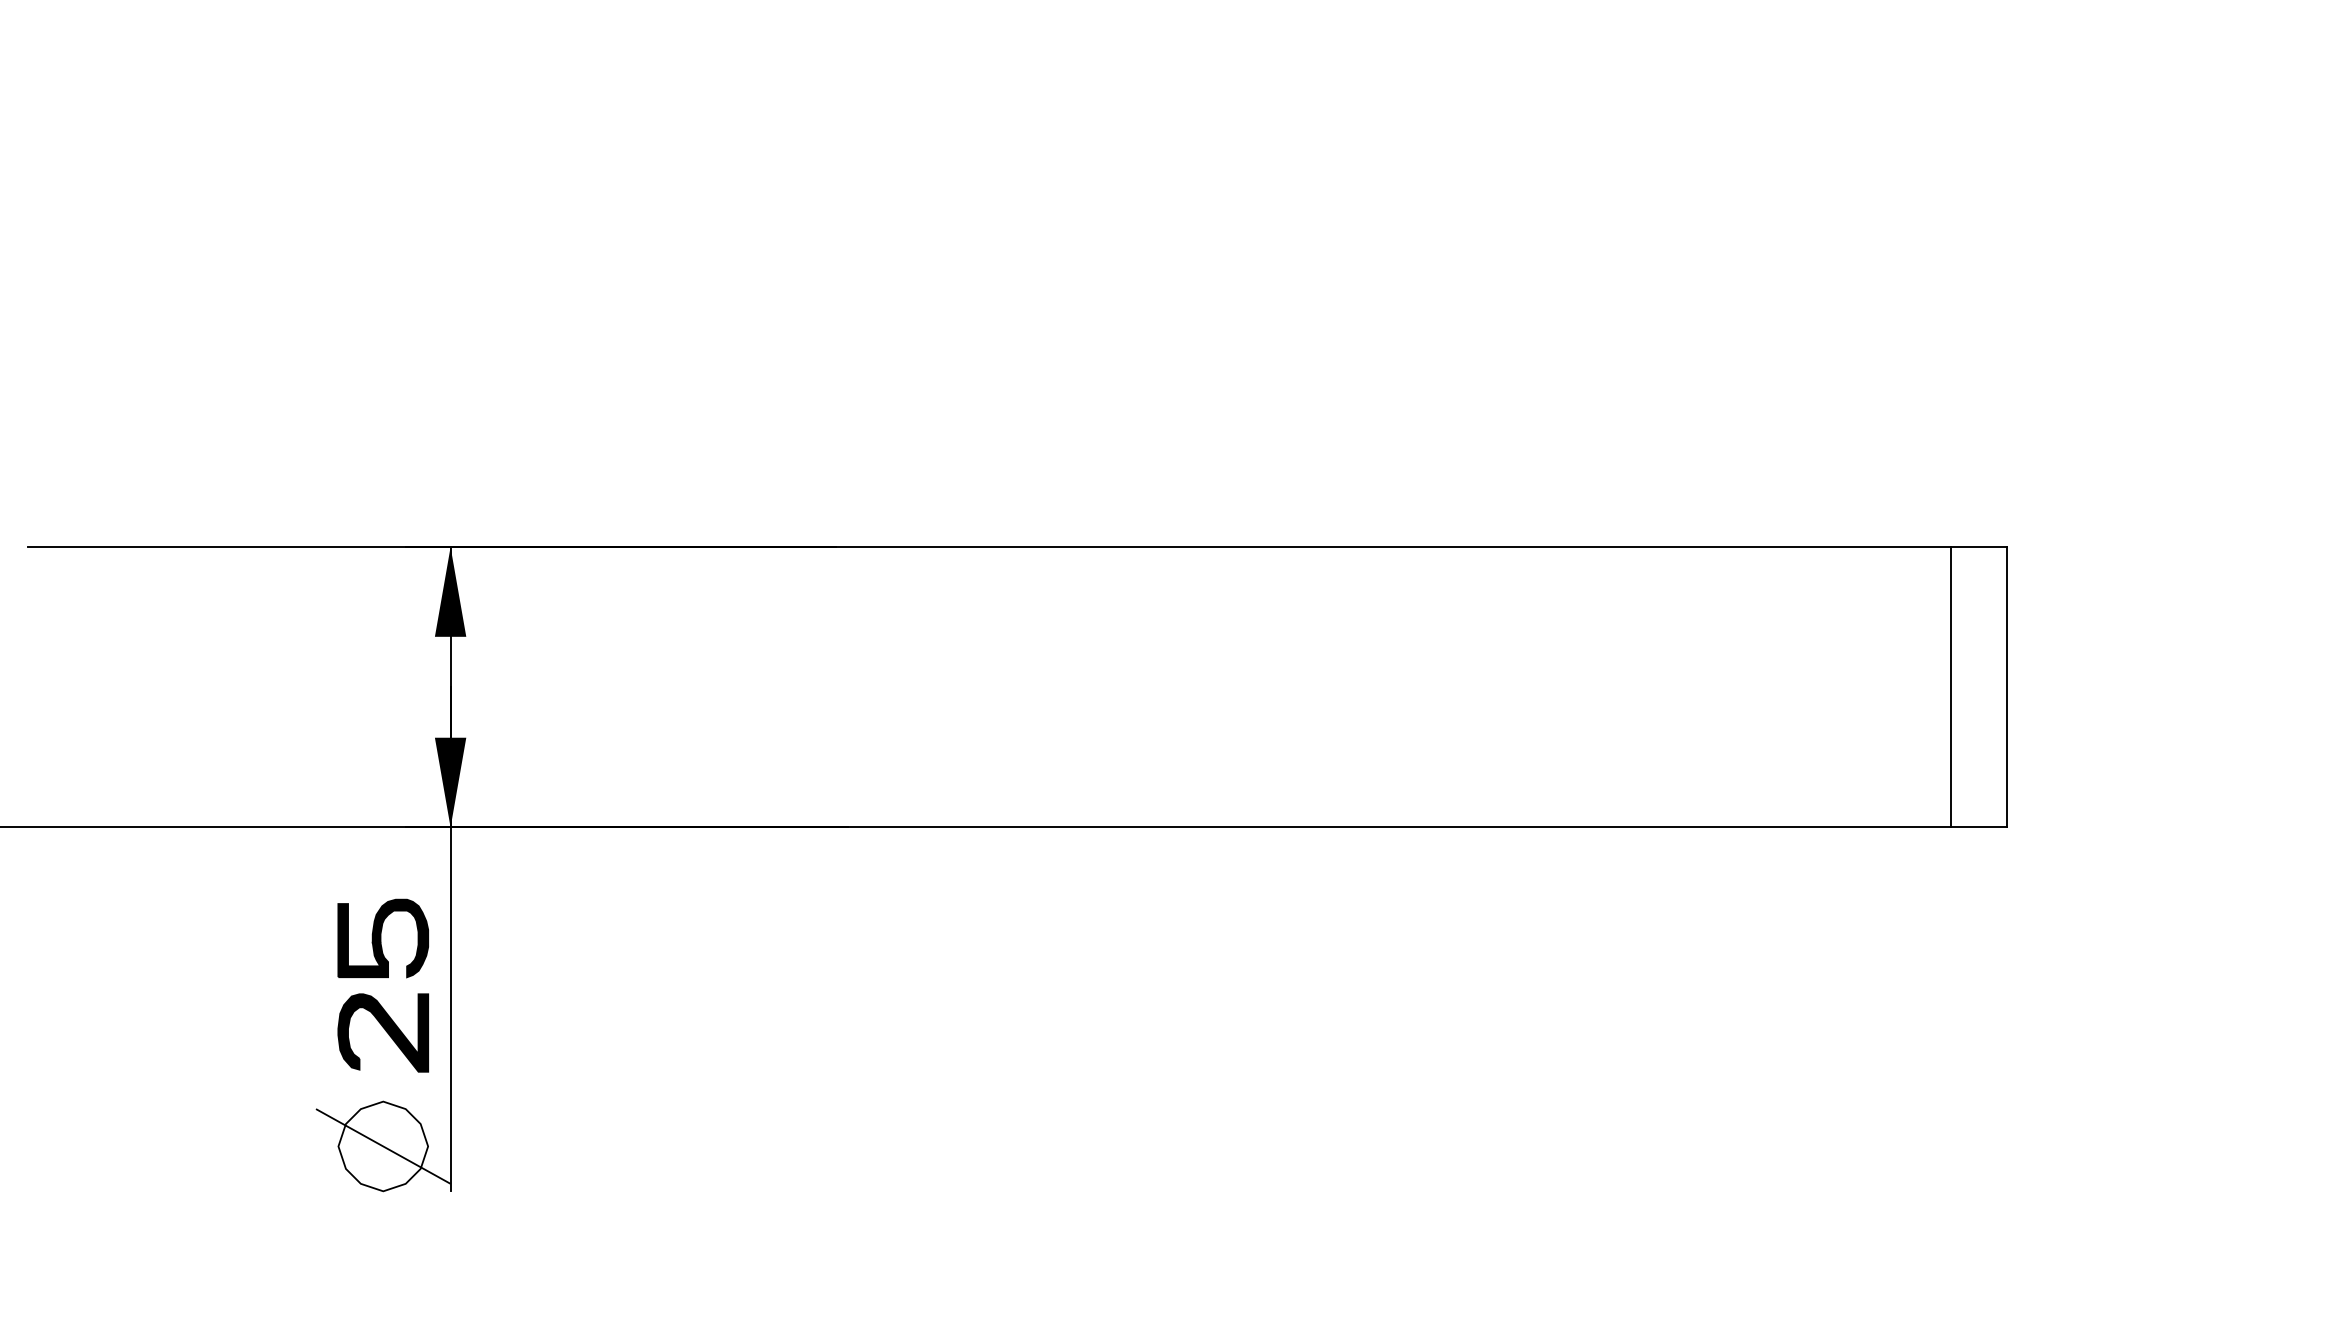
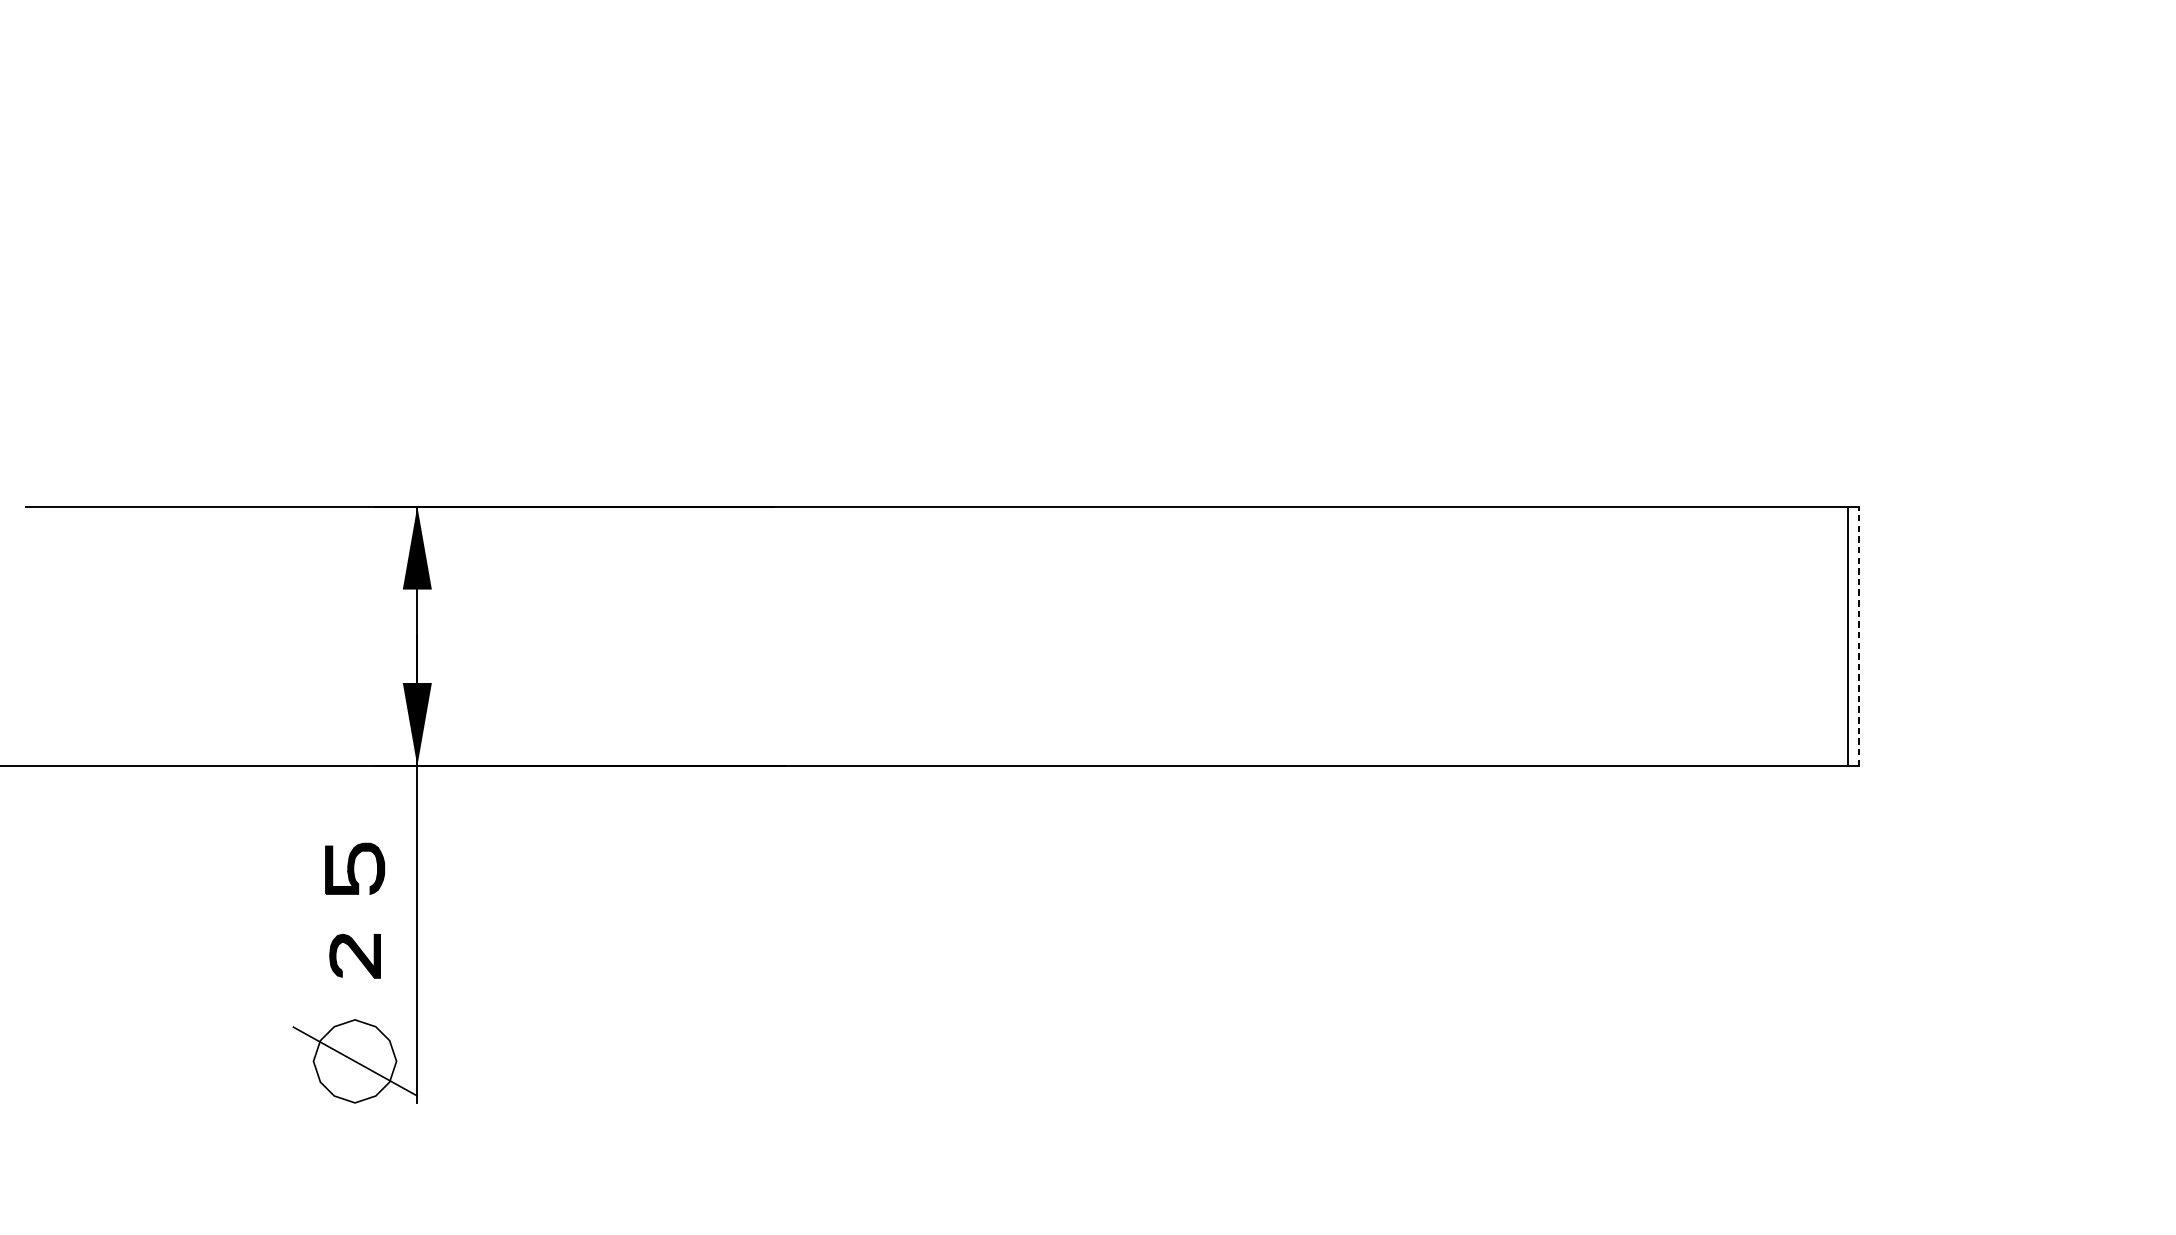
line: (2007, 686) -> (1858, 635), solid -> dashed
line: (1951, 687) -> (1848, 636), moved
part: (383, 938) -> (355, 868), size x0.7
part: (383, 1032) -> (355, 955), size x0.6

